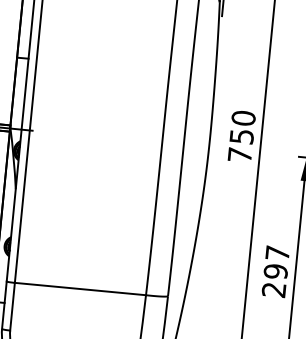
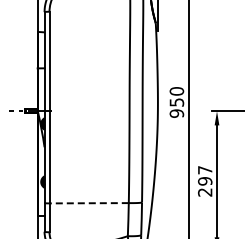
text: (239, 154) -> (176, 113), 750 -> 950
line: (80, 289) -> (89, 203), solid -> dashed

